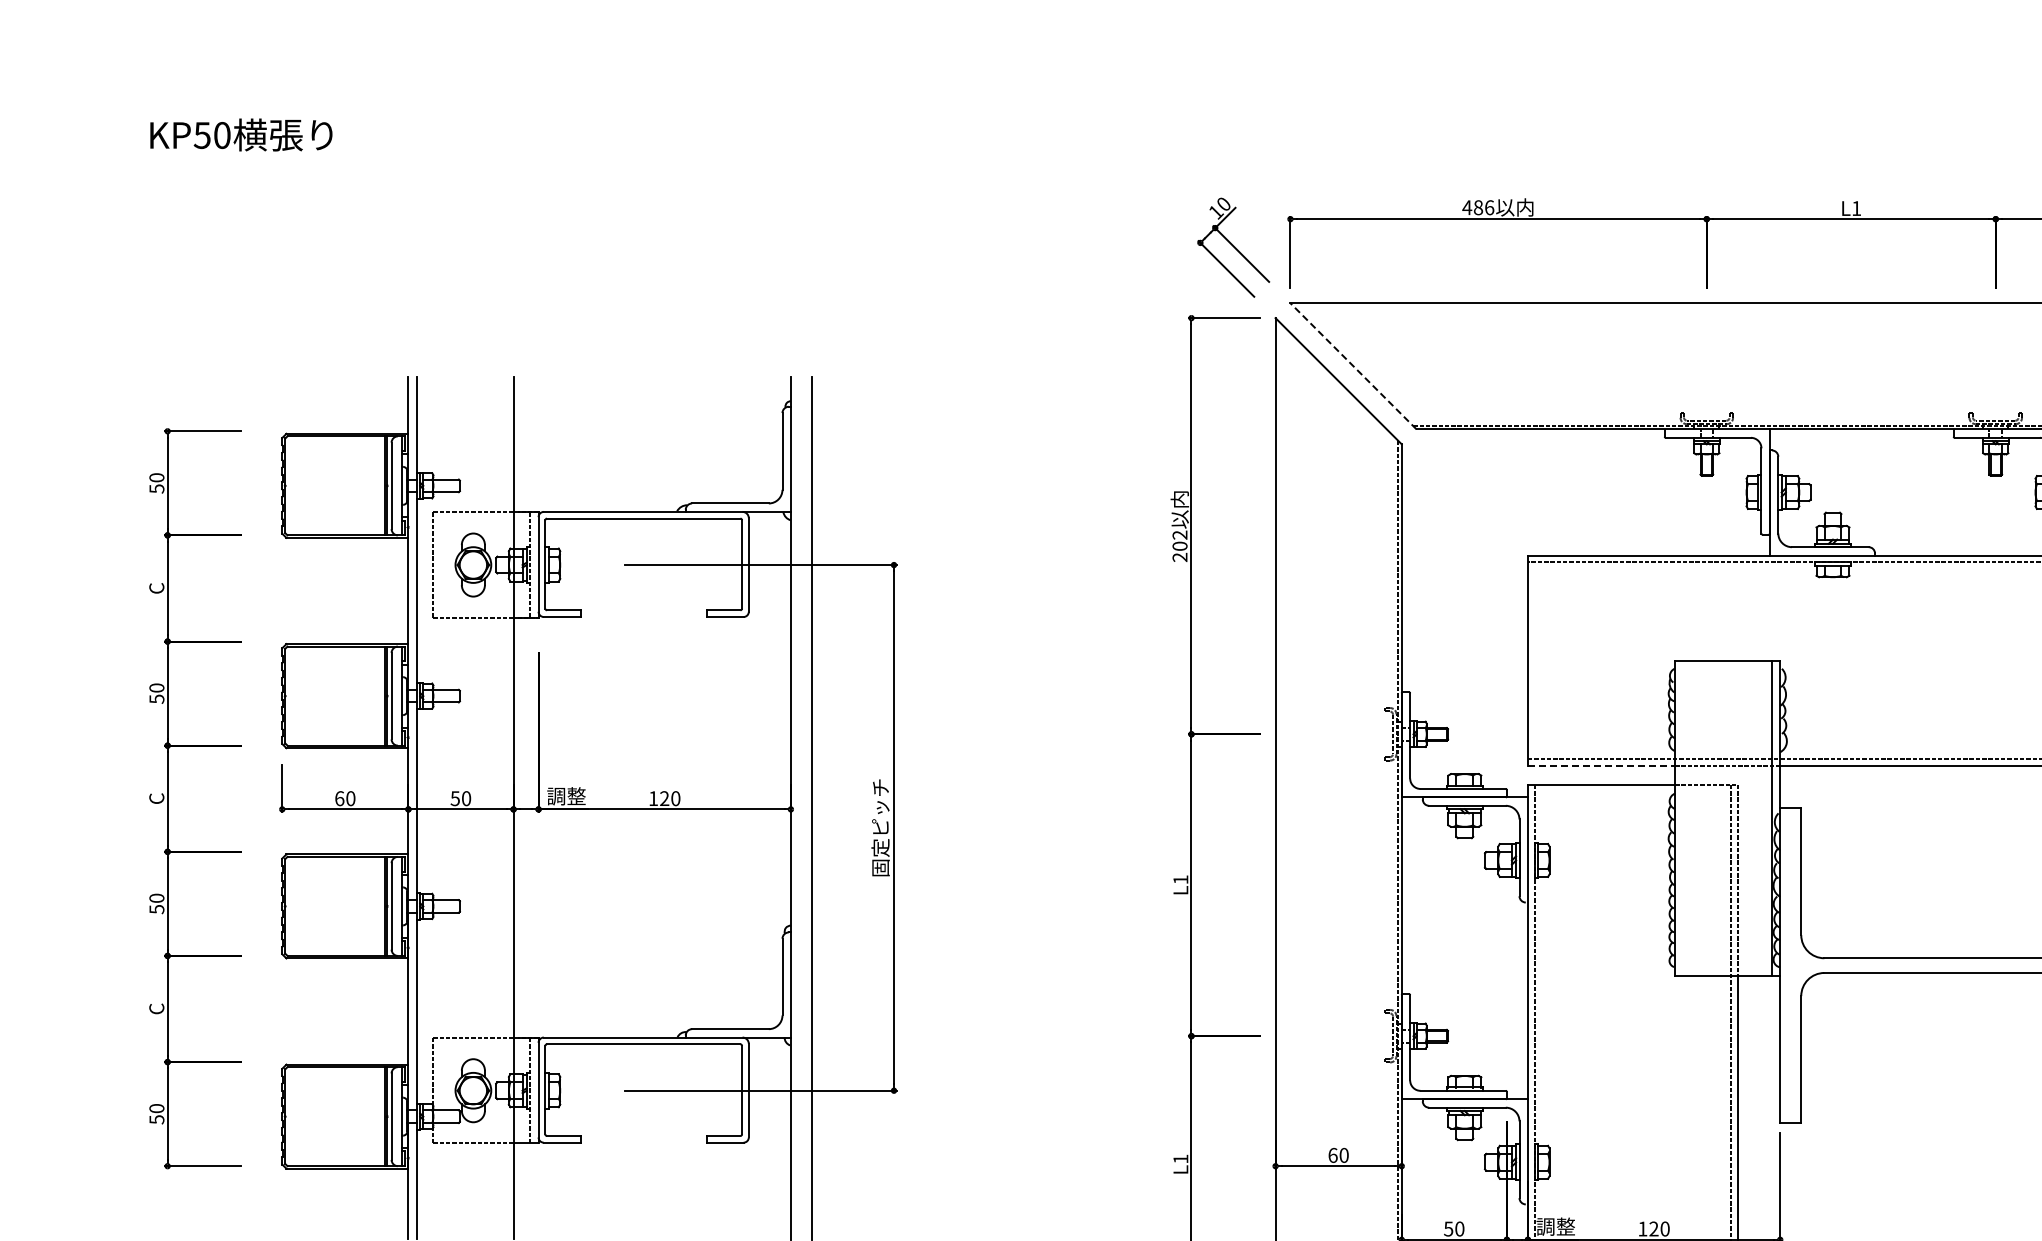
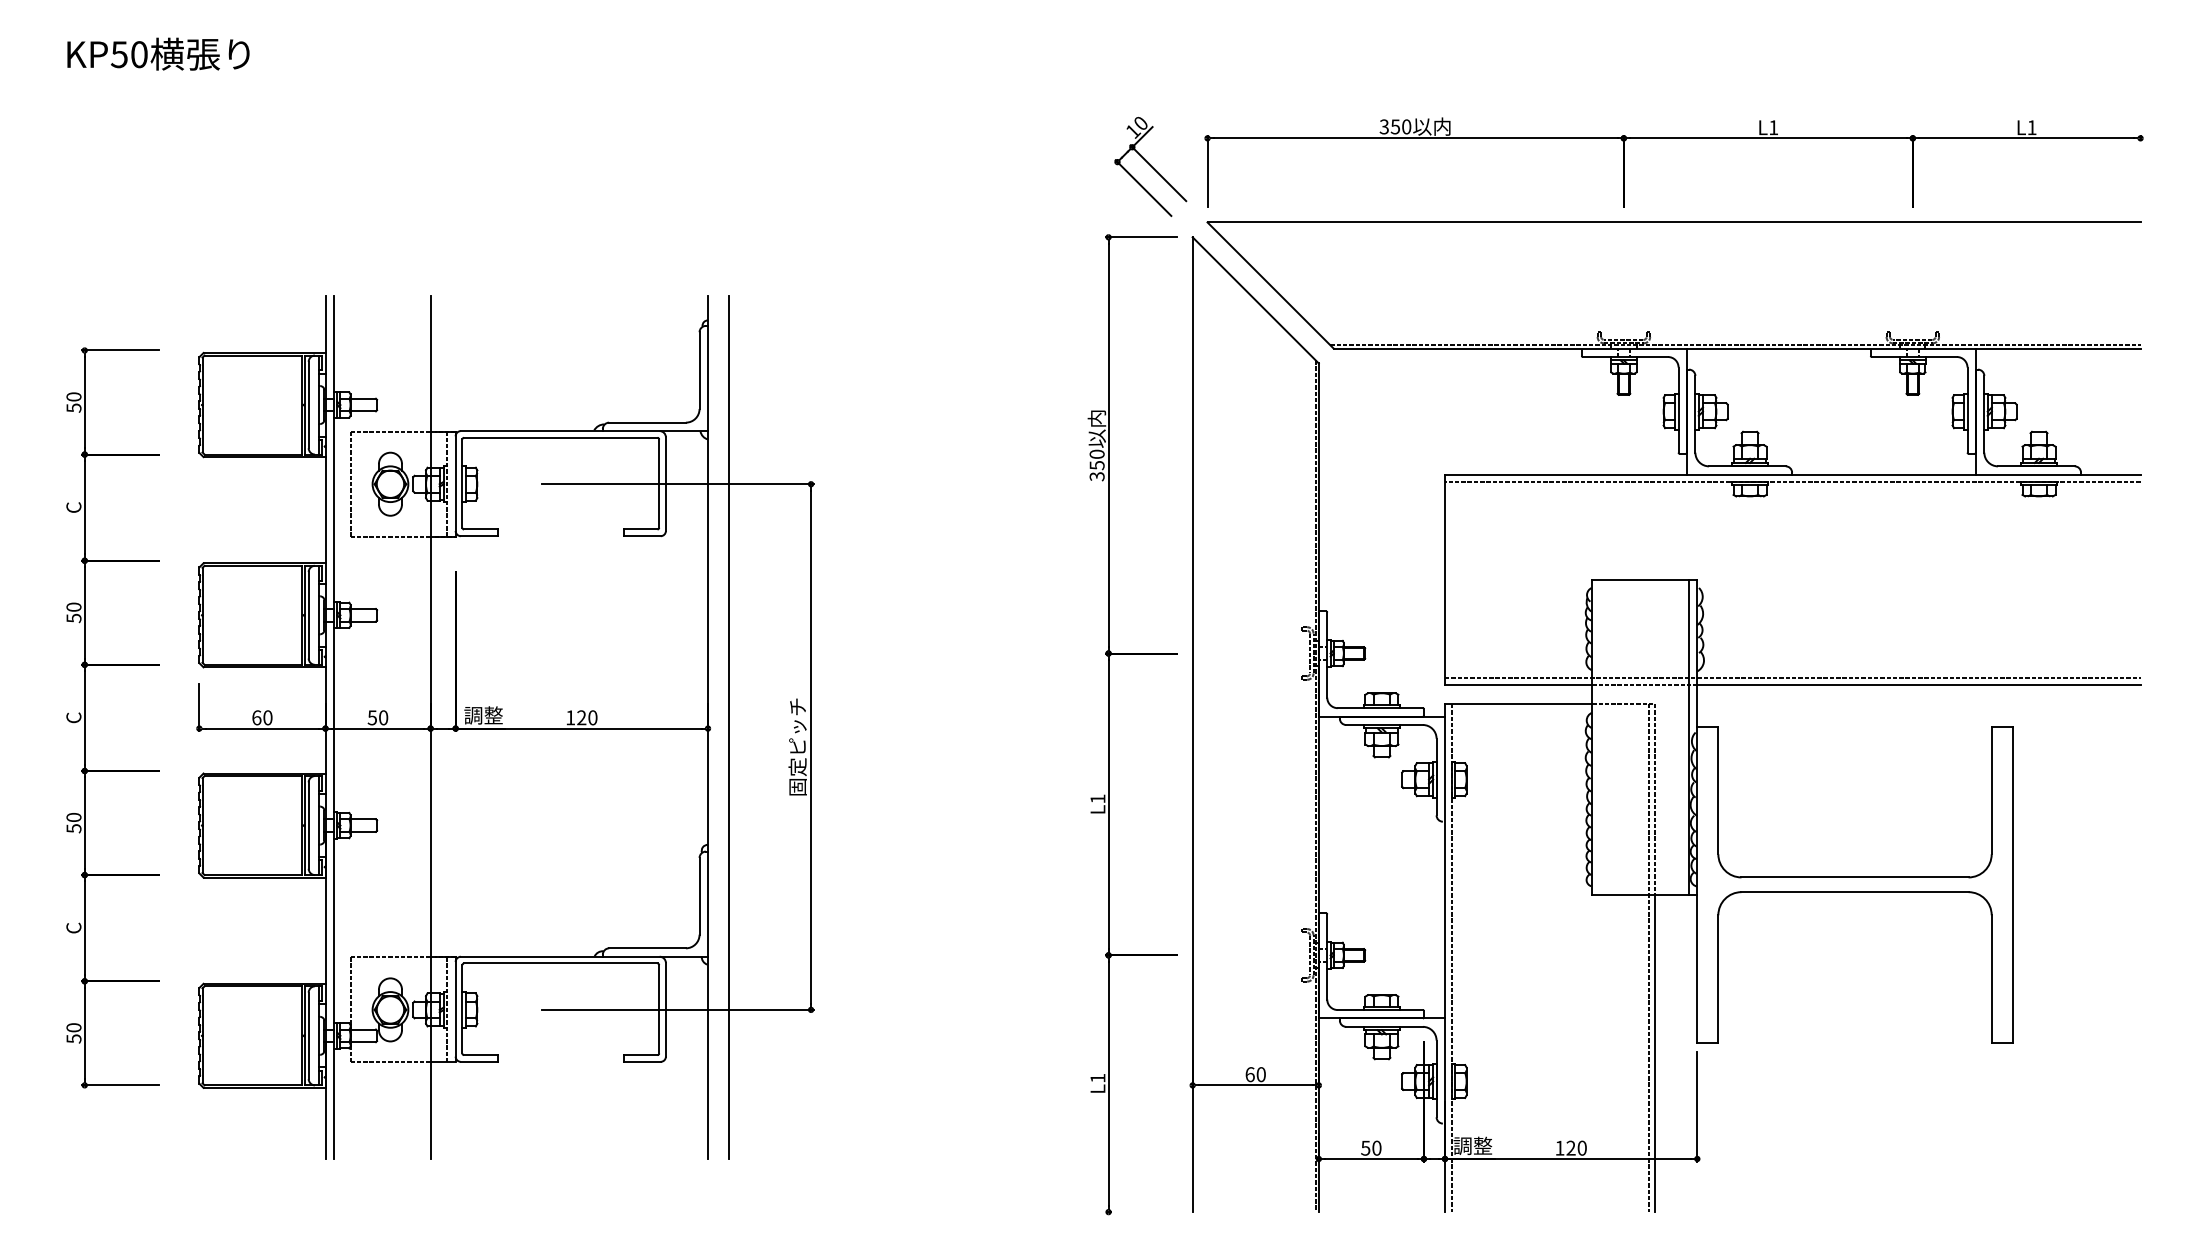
text: (1478, 207) -> (1395, 126), 486 -> 350
line: (1353, 366) -> (1270, 285), dashed -> solid
text: (1179, 546) -> (1096, 465), 202 -> 350
line: (1601, 766) -> (1518, 685), dashed -> solid

